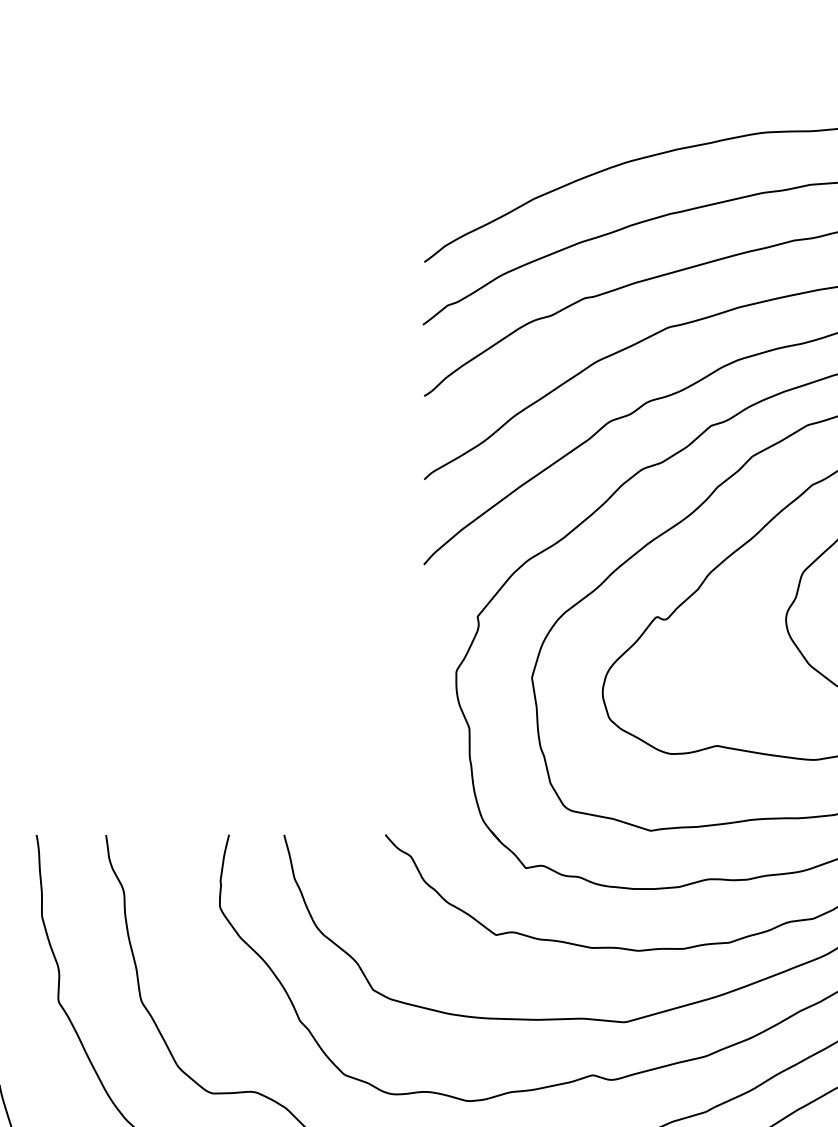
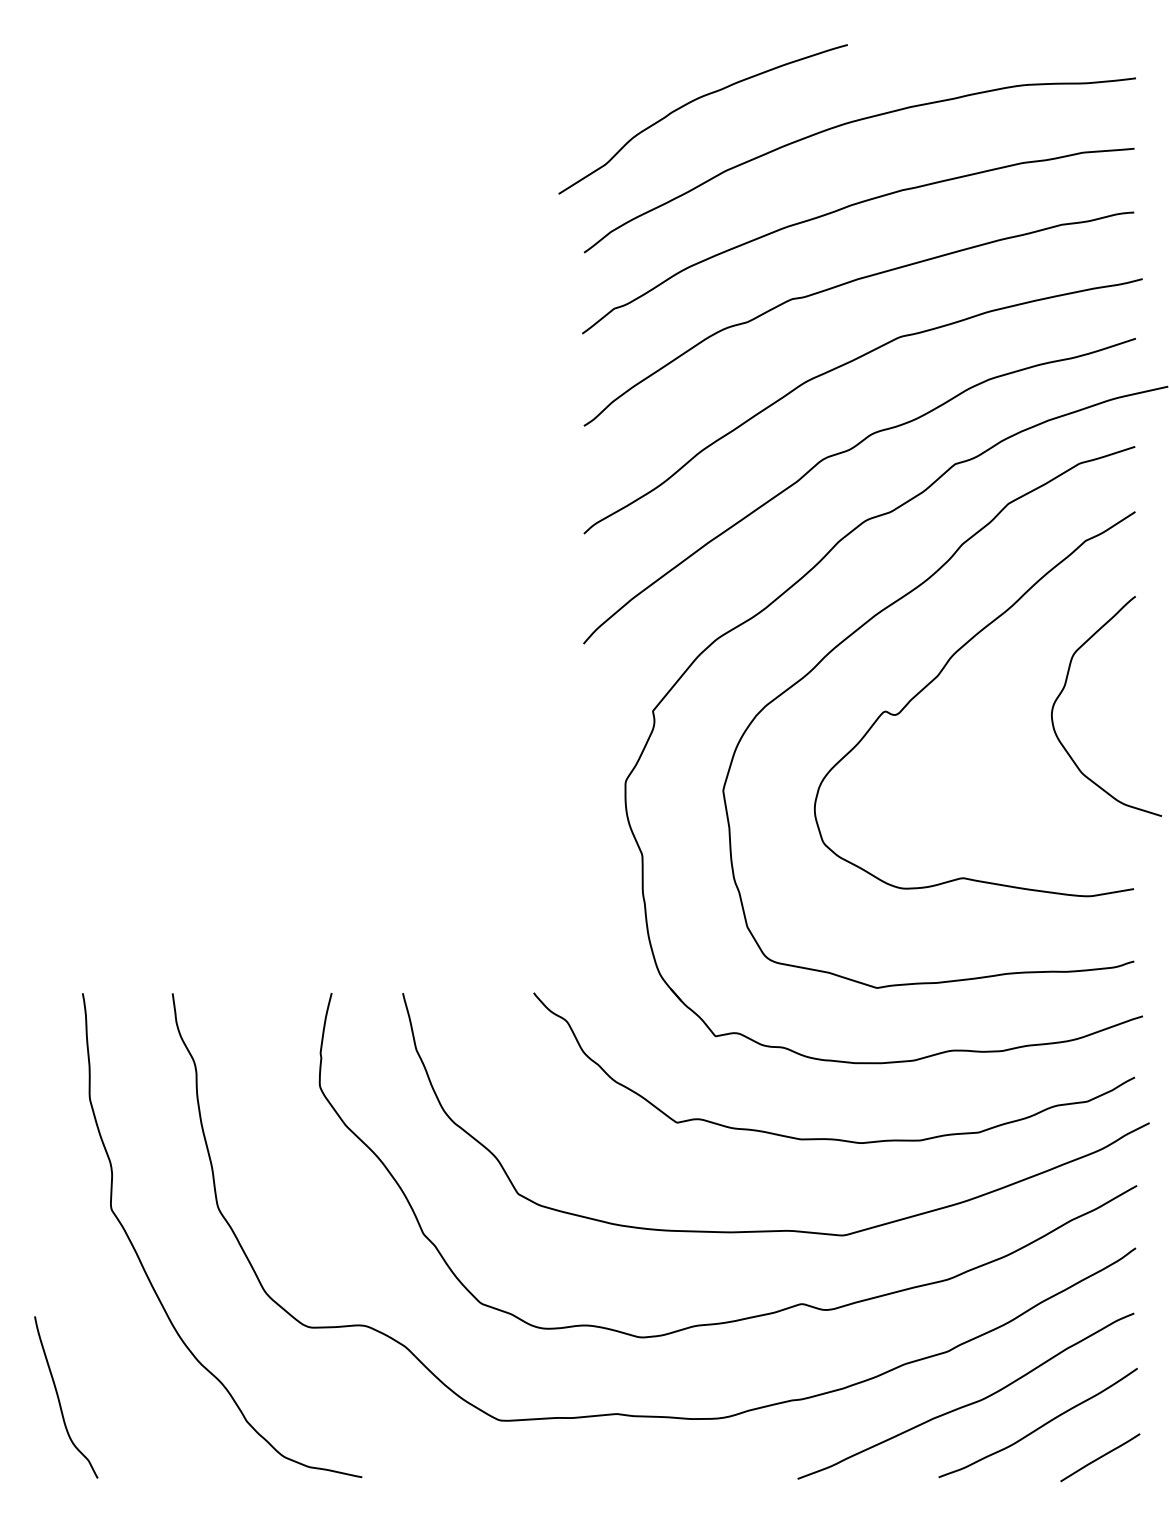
curve: (509, 145) -> (694, 101), added

